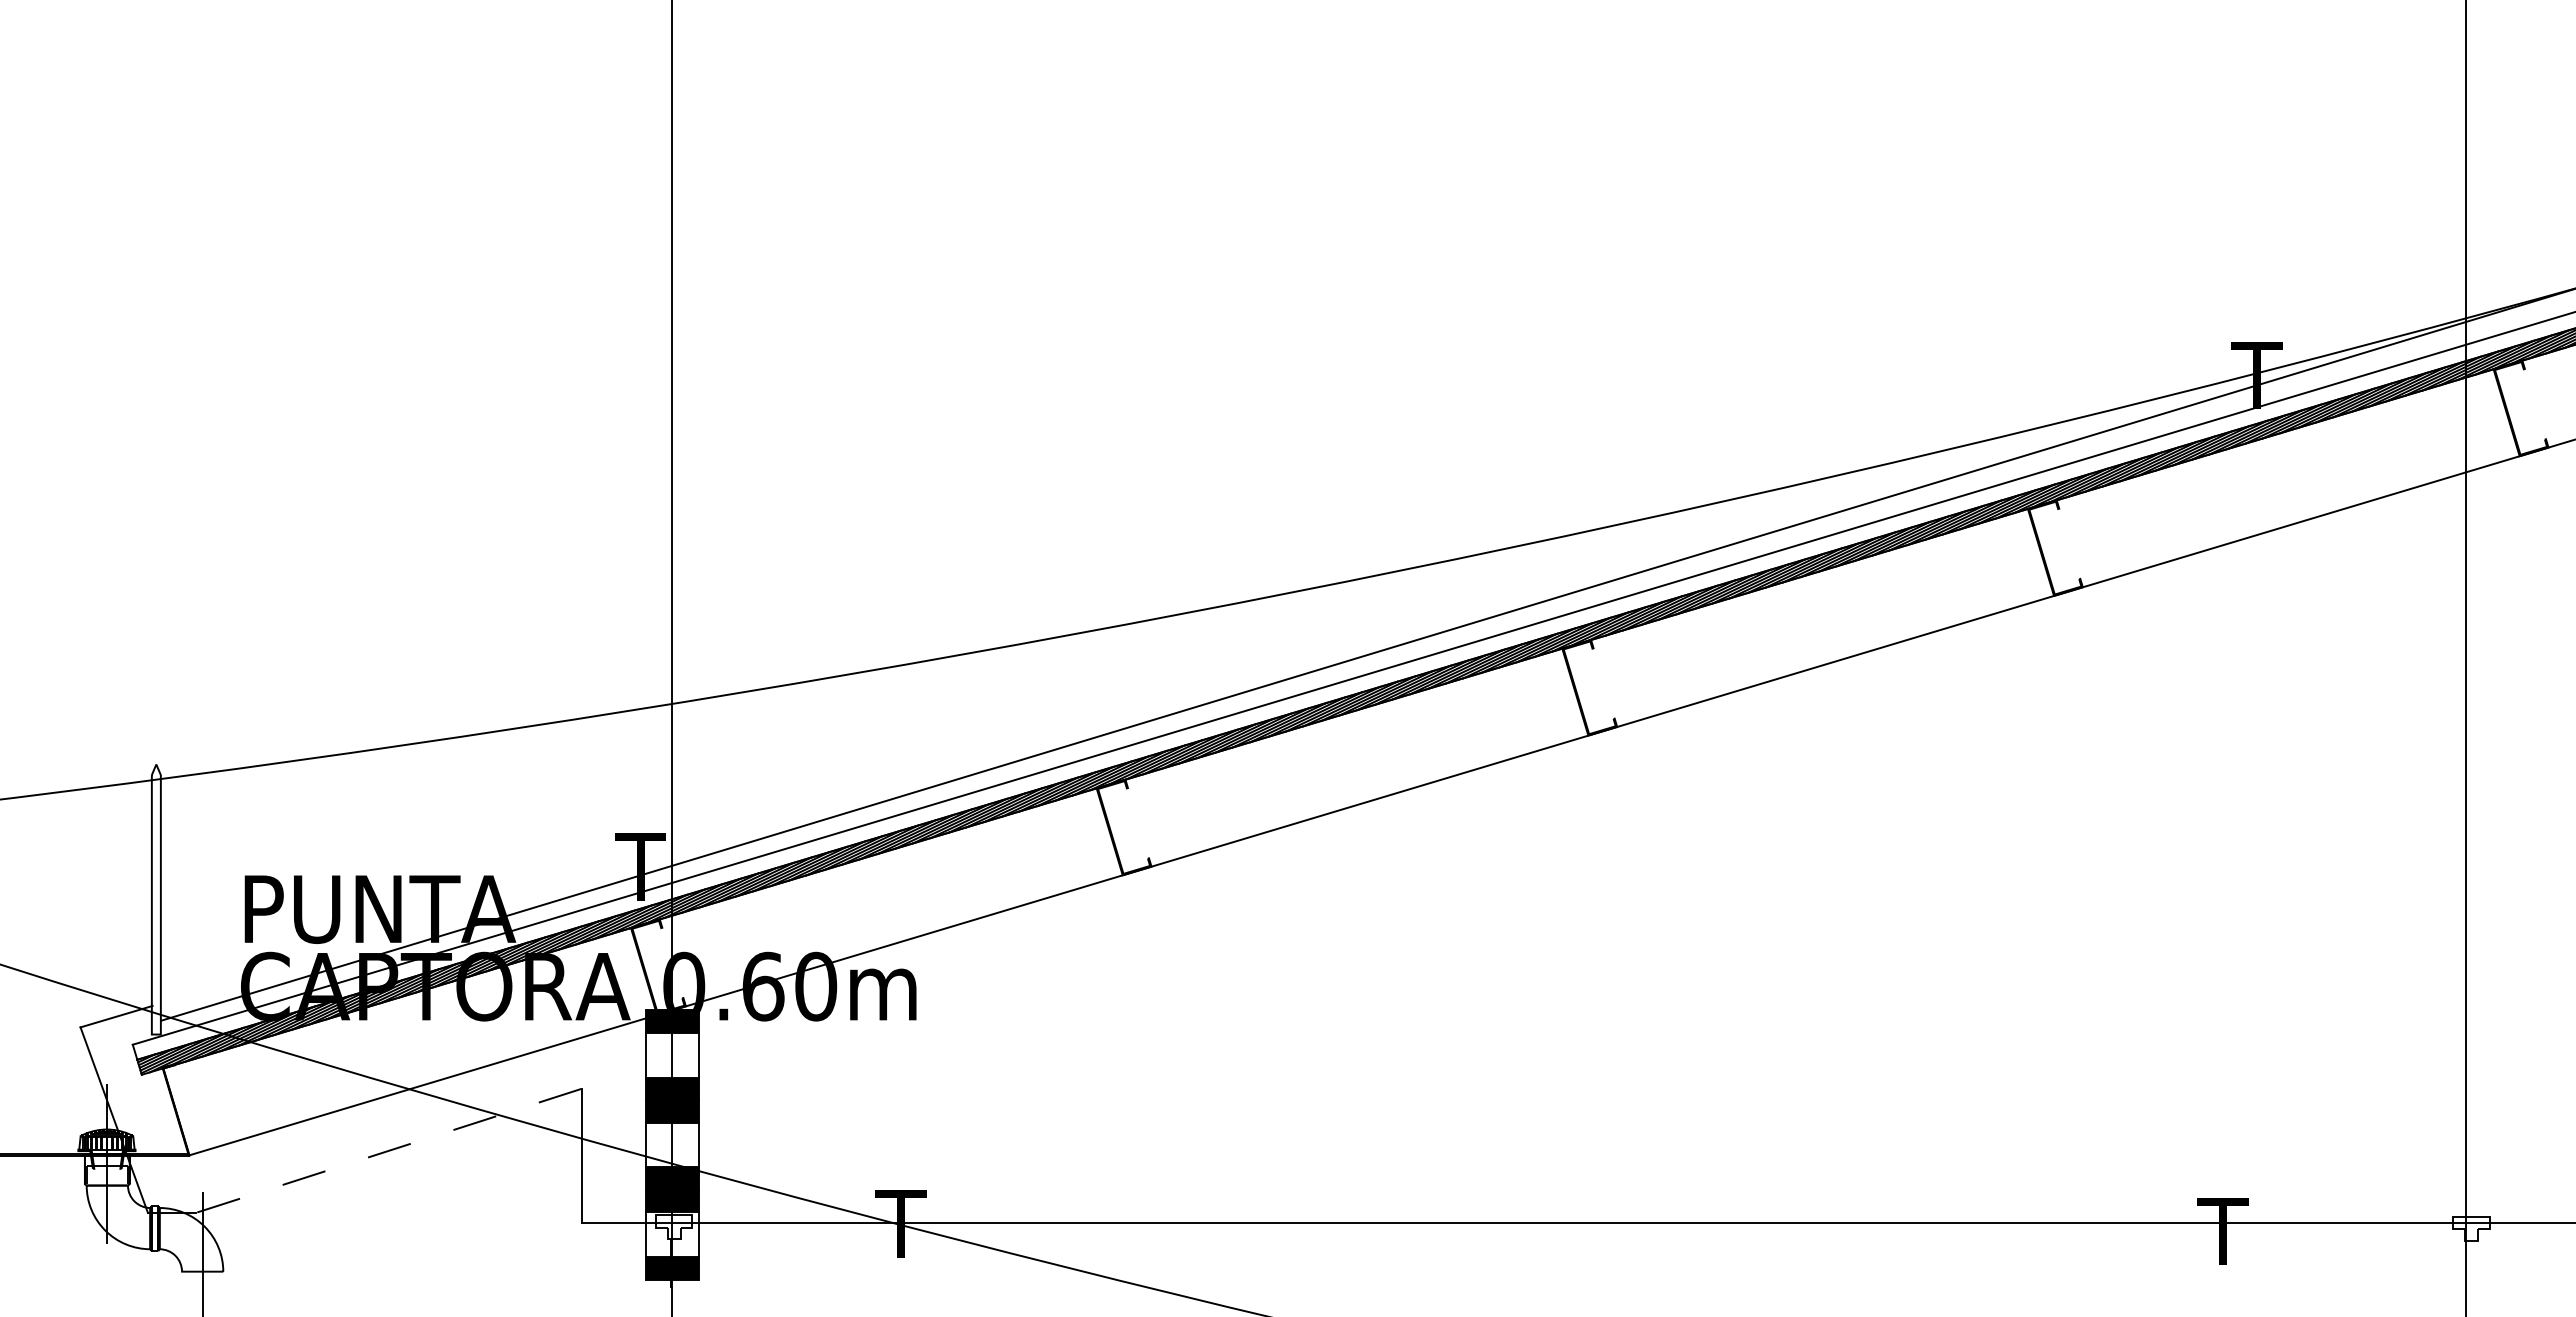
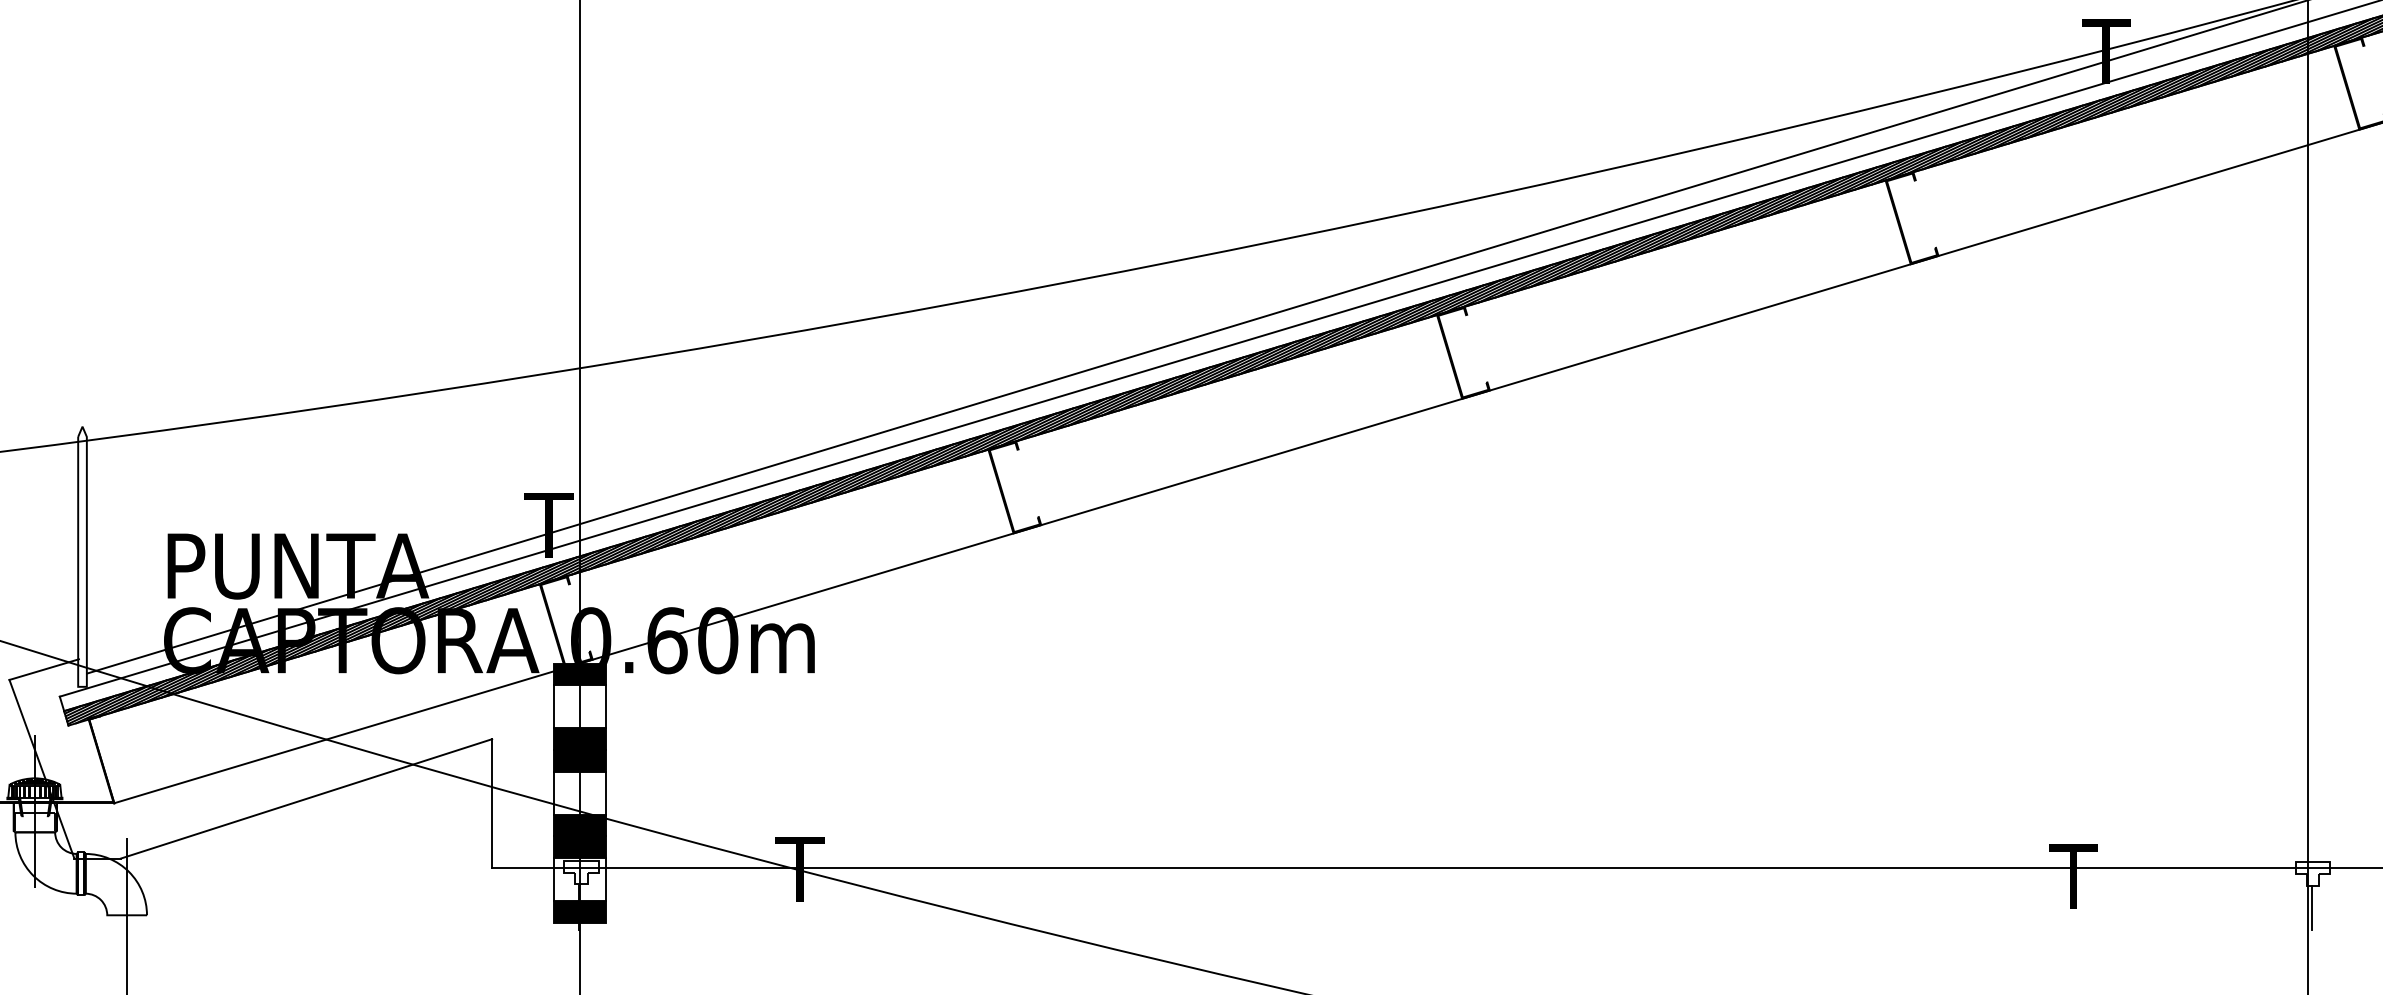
line: (388, 1150) -> (306, 798), dashed -> solid
line: (2470, 1263) -> (2311, 907), added

